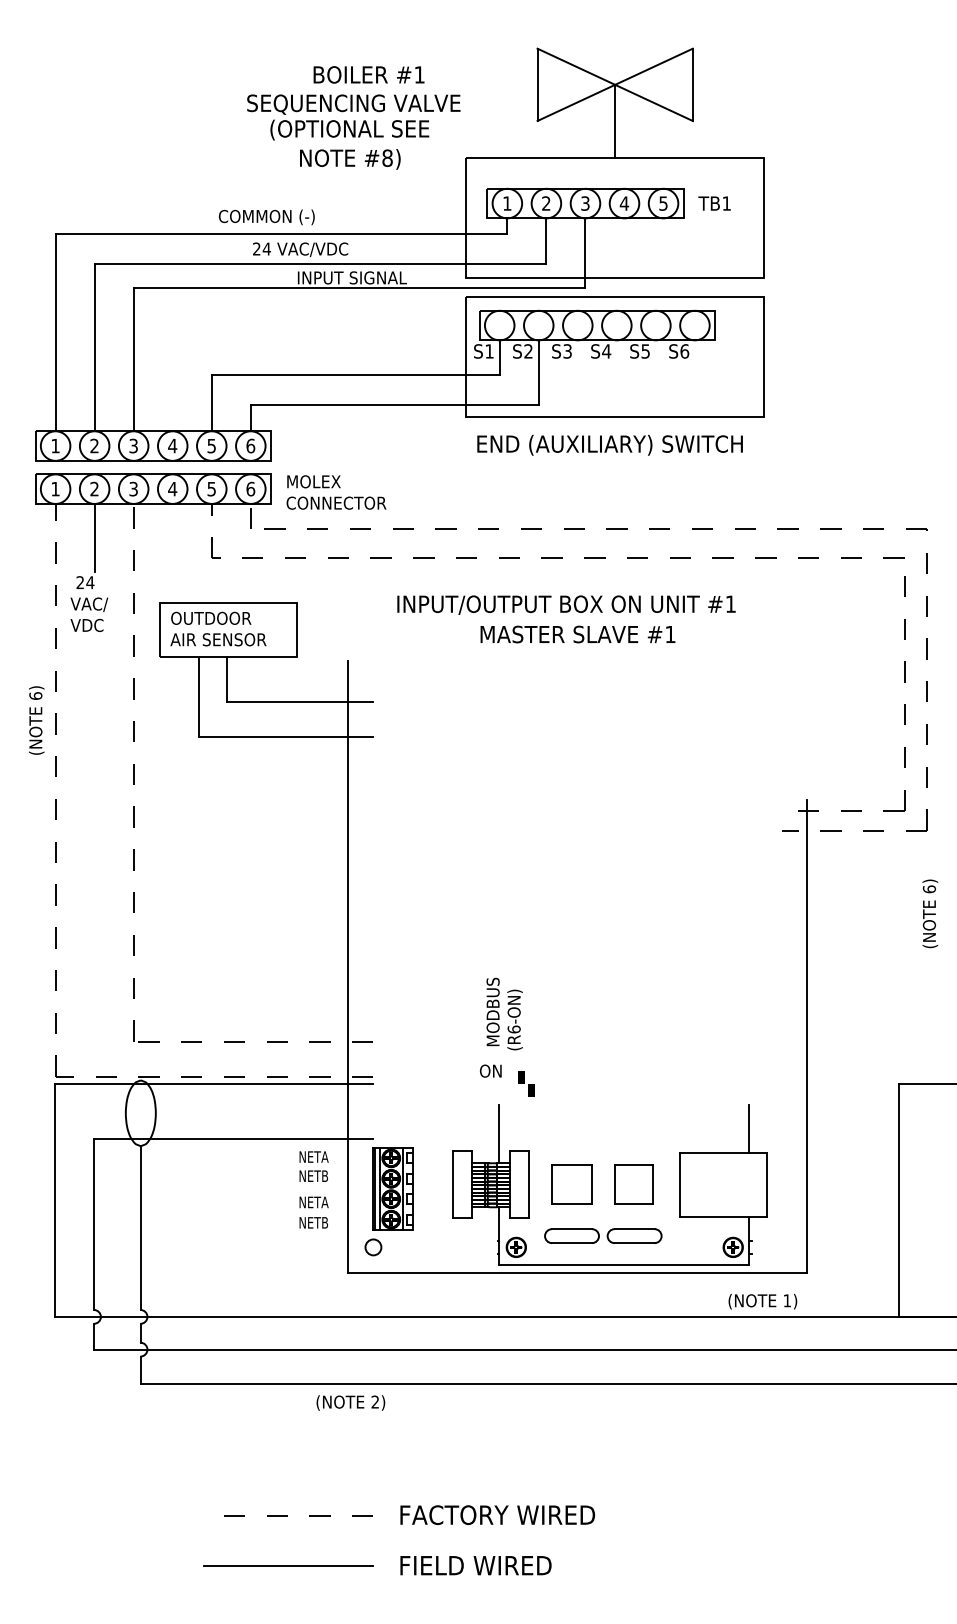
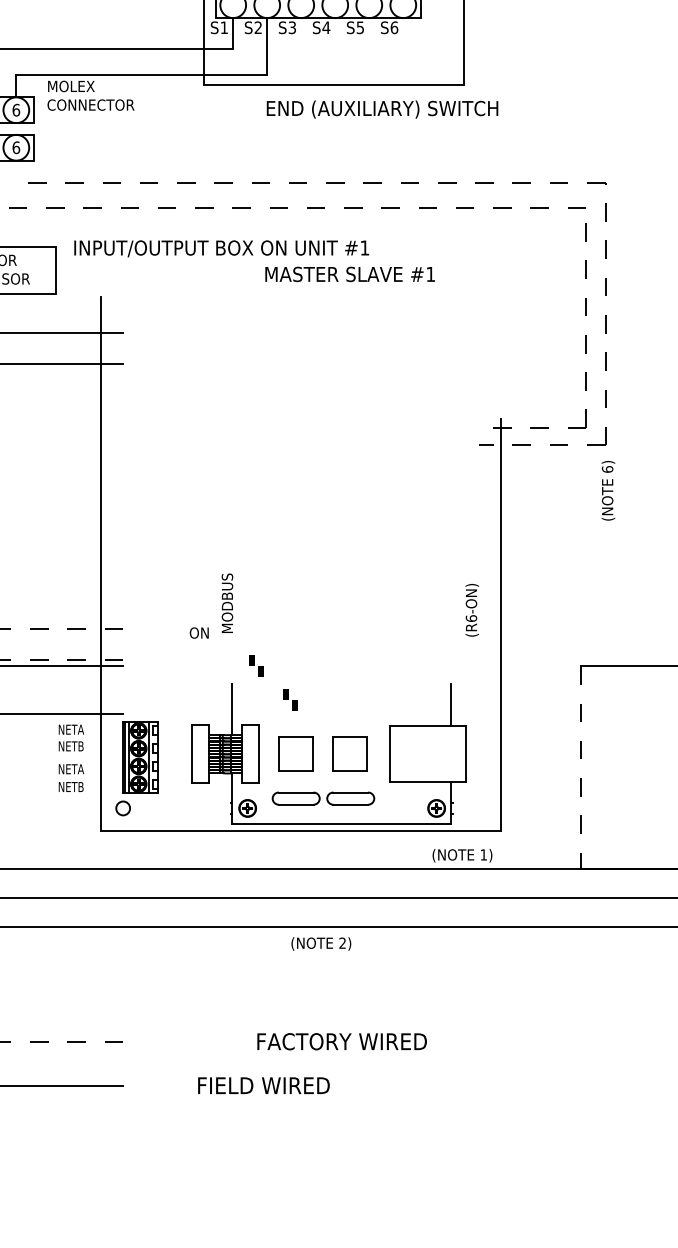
text: (609, 444) -> (382, 108), moved
text: (336, 492) -> (90, 95), moved
line: (250, 516) -> (16, 171), removed
text: (566, 604) -> (221, 248), moved
text: (577, 634) -> (349, 274), moved
text: (930, 913) -> (608, 490), moved
text: (514, 1019) -> (471, 609), moved
text: (490, 1070) -> (199, 632), moved
part: (565, 1122) -> (290, 699), added
line: (898, 1201) -> (580, 768), solid -> dashed
text: (350, 1402) -> (321, 943), moved
text: (497, 1515) -> (341, 1042), moved
text: (475, 1565) -> (263, 1085), moved

